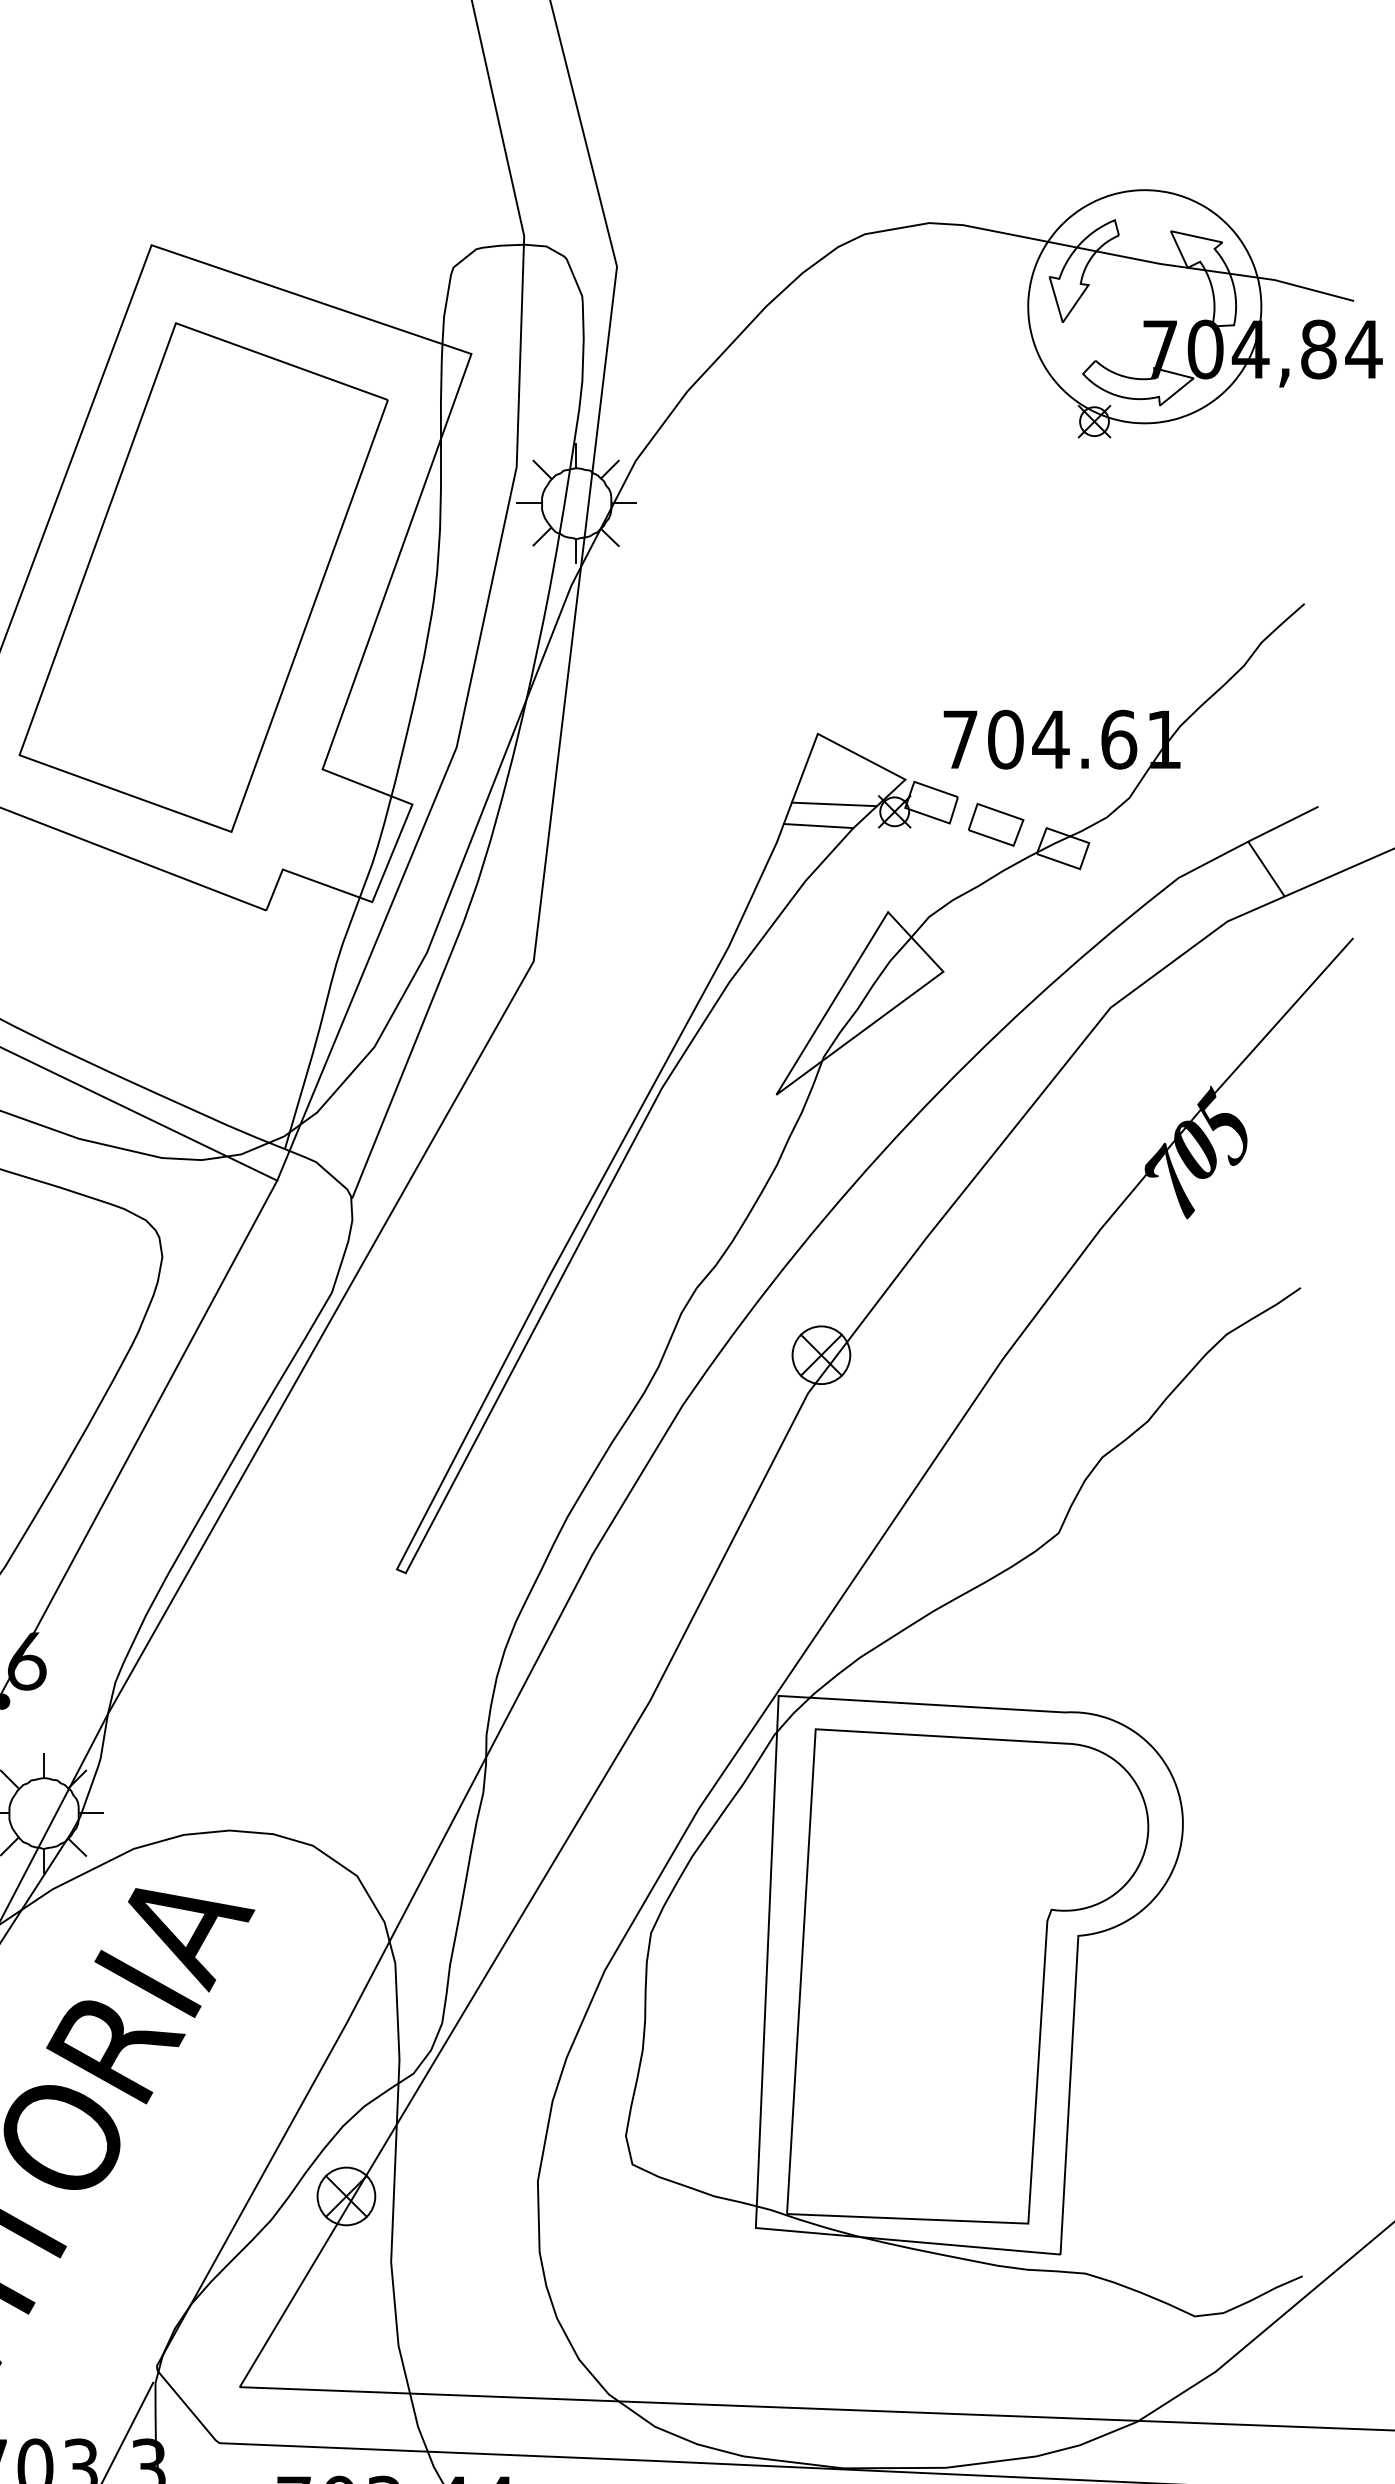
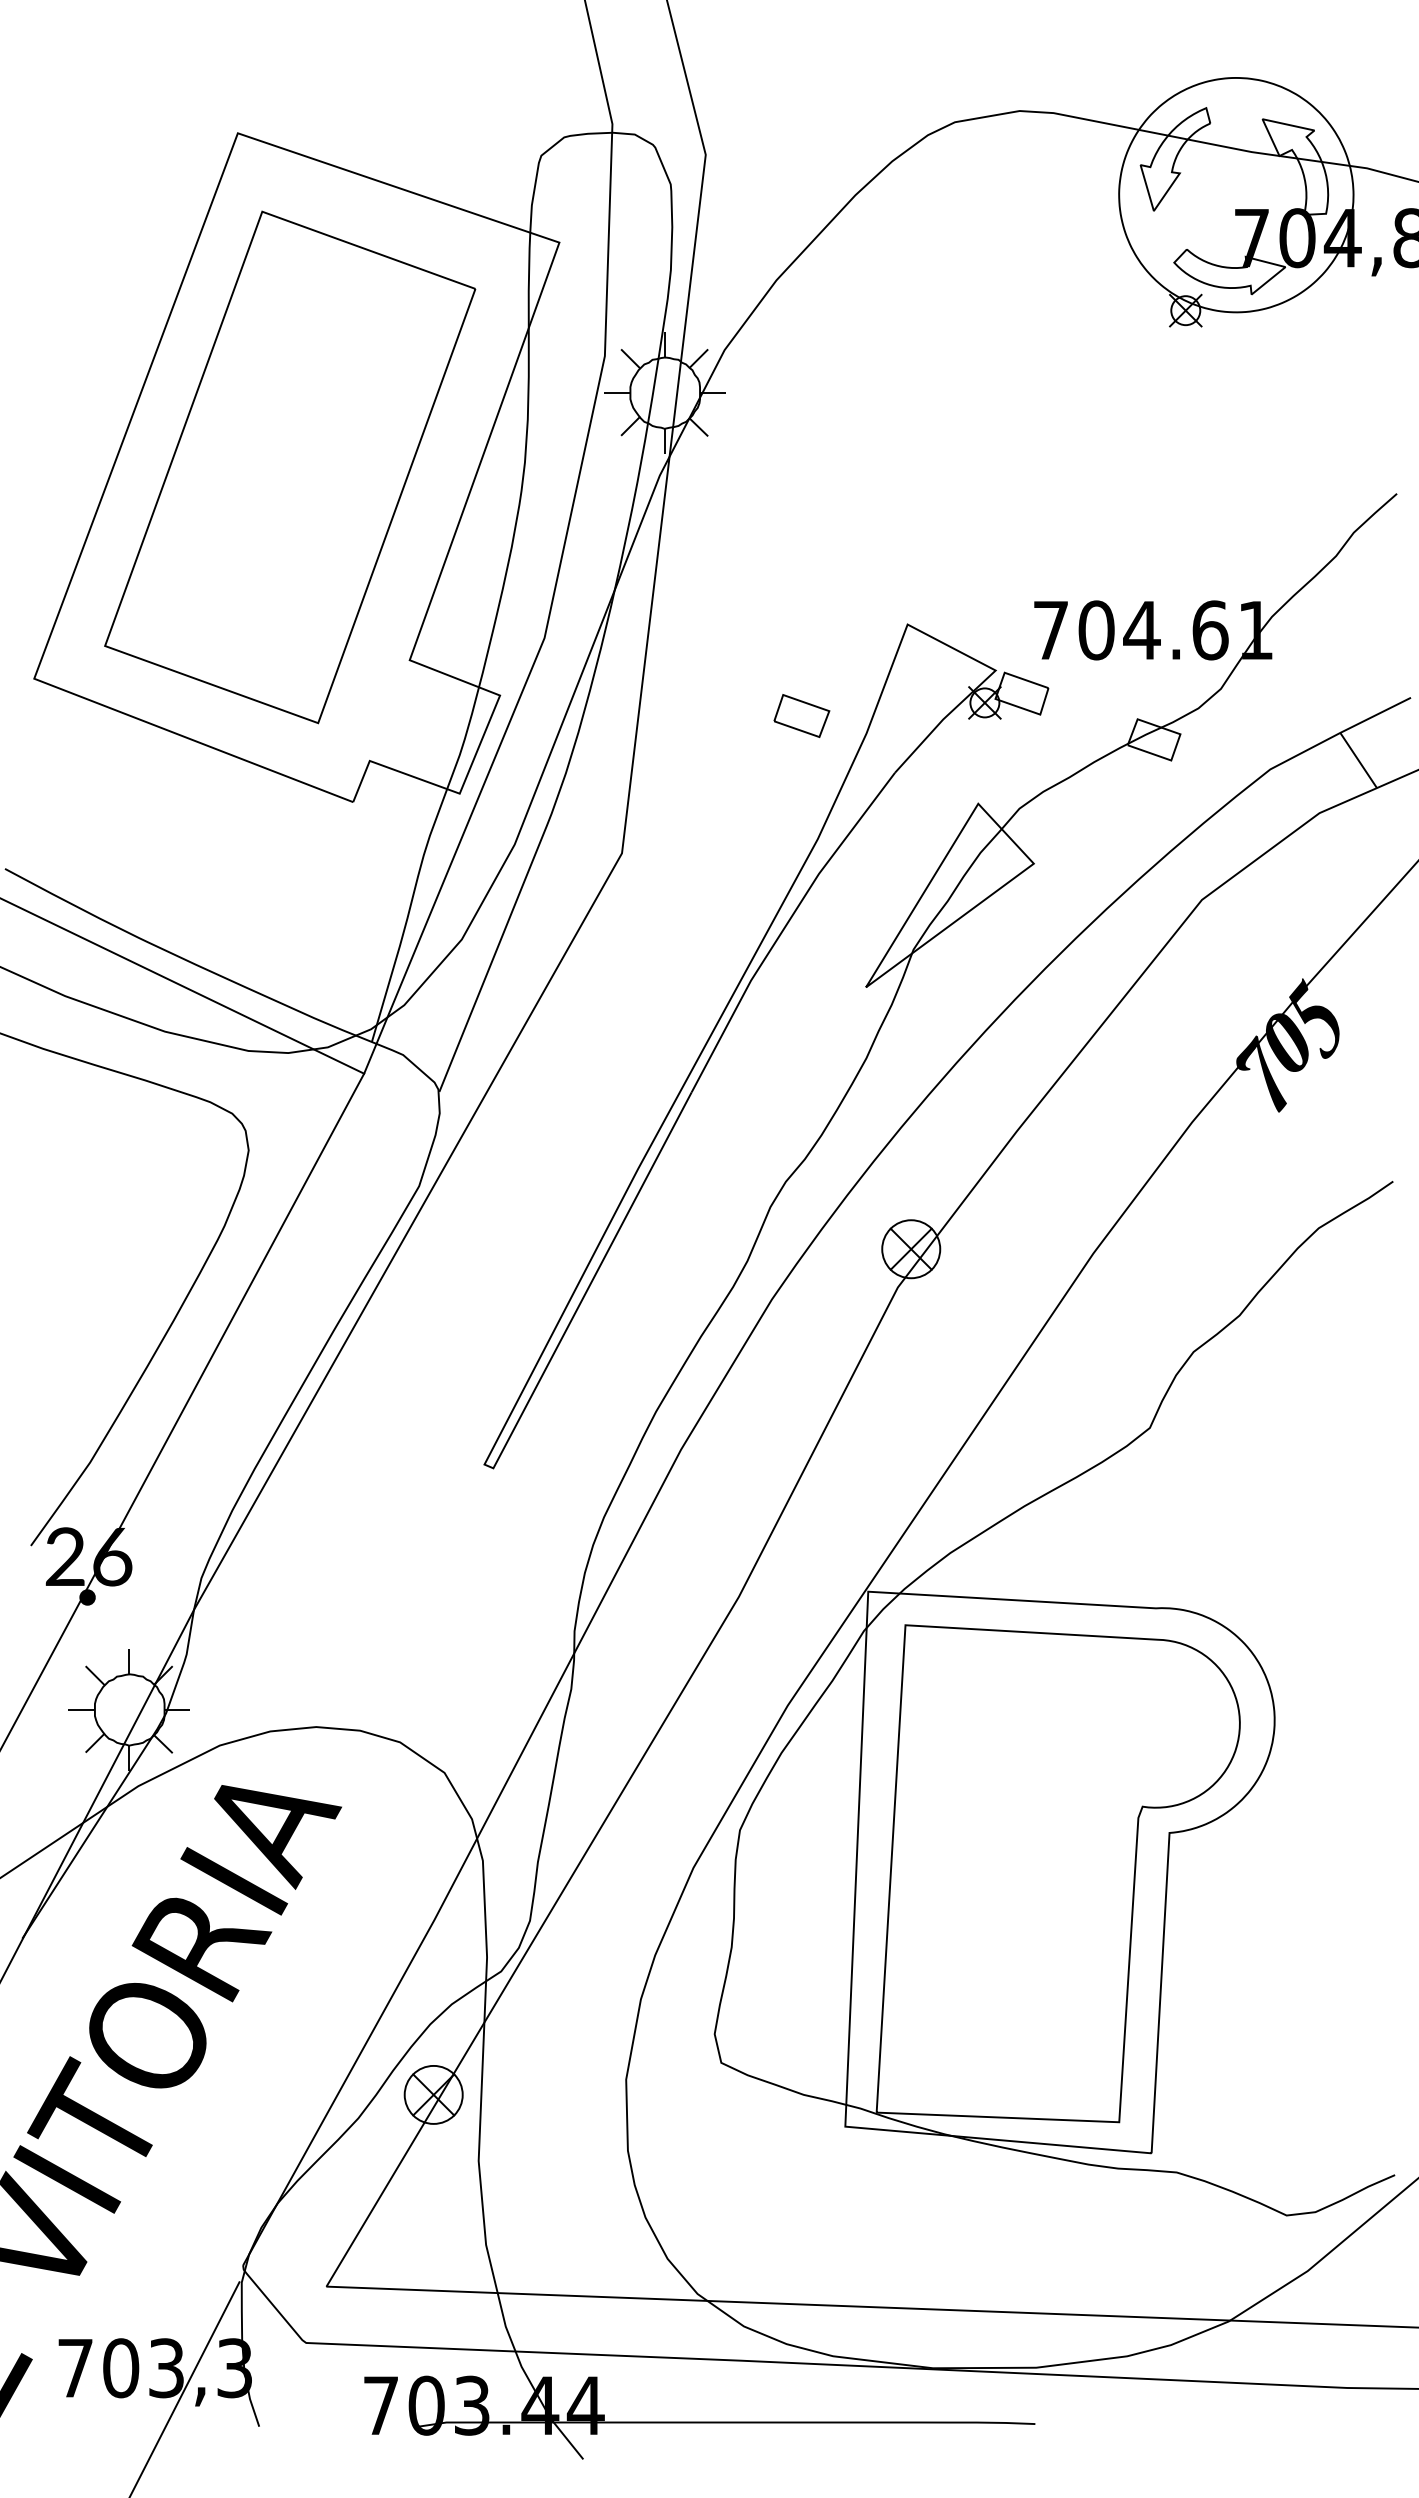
line: (834, 804) -> (924, 695), removed
part: (995, 825) -> (801, 716), moved
line: (818, 826) -> (908, 717), removed

